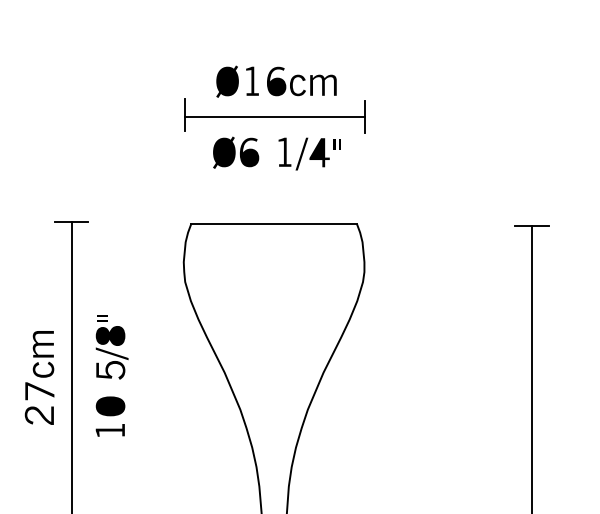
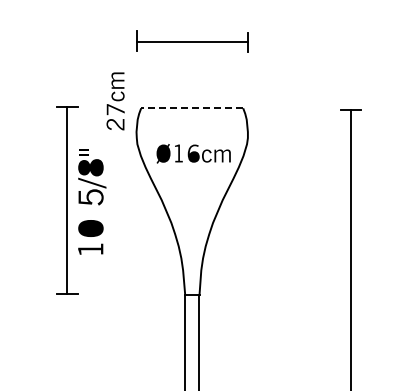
part: (276, 81) -> (193, 153), moved
part: (276, 152) -> (193, 64), removed
line: (272, 224) -> (191, 108), solid -> dashed
part: (112, 374) -> (92, 201), size x1.4
part: (39, 378) -> (115, 101), moved

